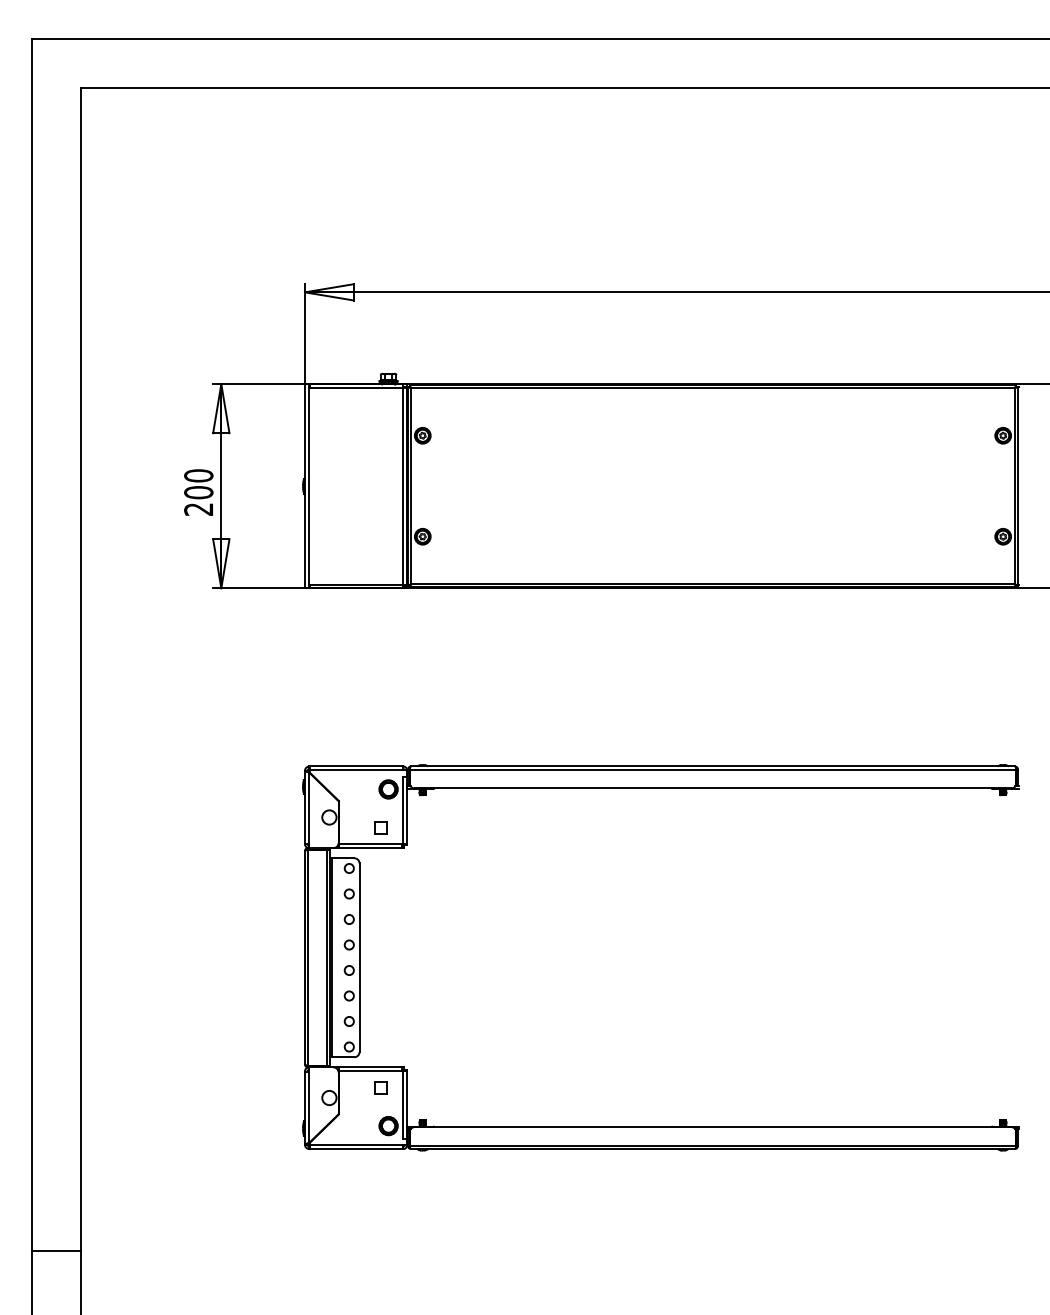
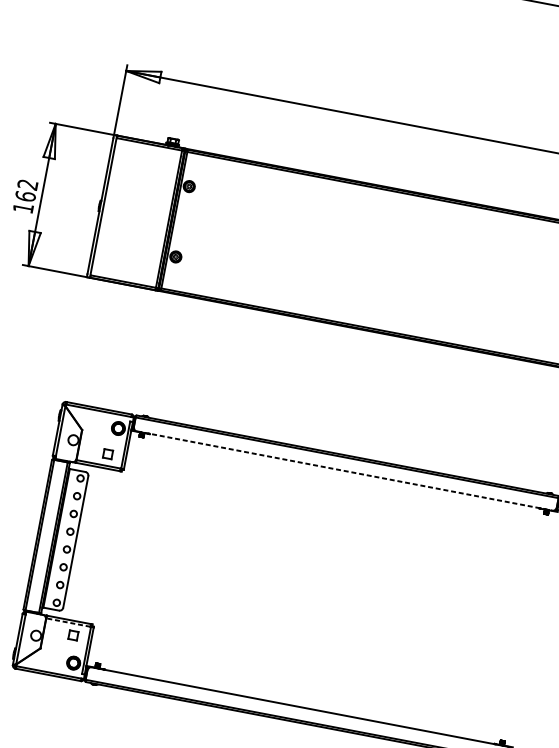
text: (198, 492) -> (25, 196), 200 -> 162
line: (713, 788) -> (344, 471), solid -> dashed
line: (370, 1071) -> (68, 622), solid -> dashed

